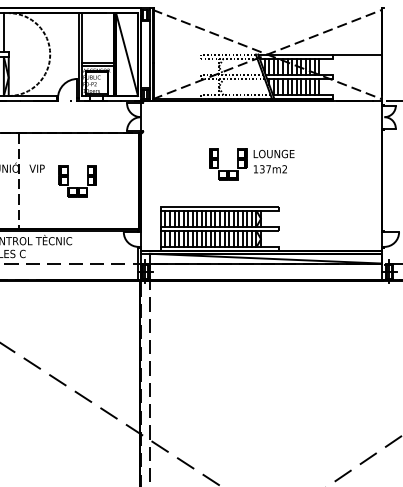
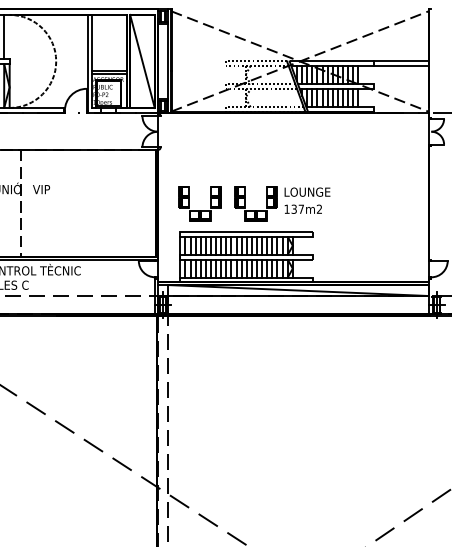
line: (357, 58) -> (401, 65), added
part: (251, 164) -> (282, 203), moved
part: (77, 181) -> (200, 203), moved

